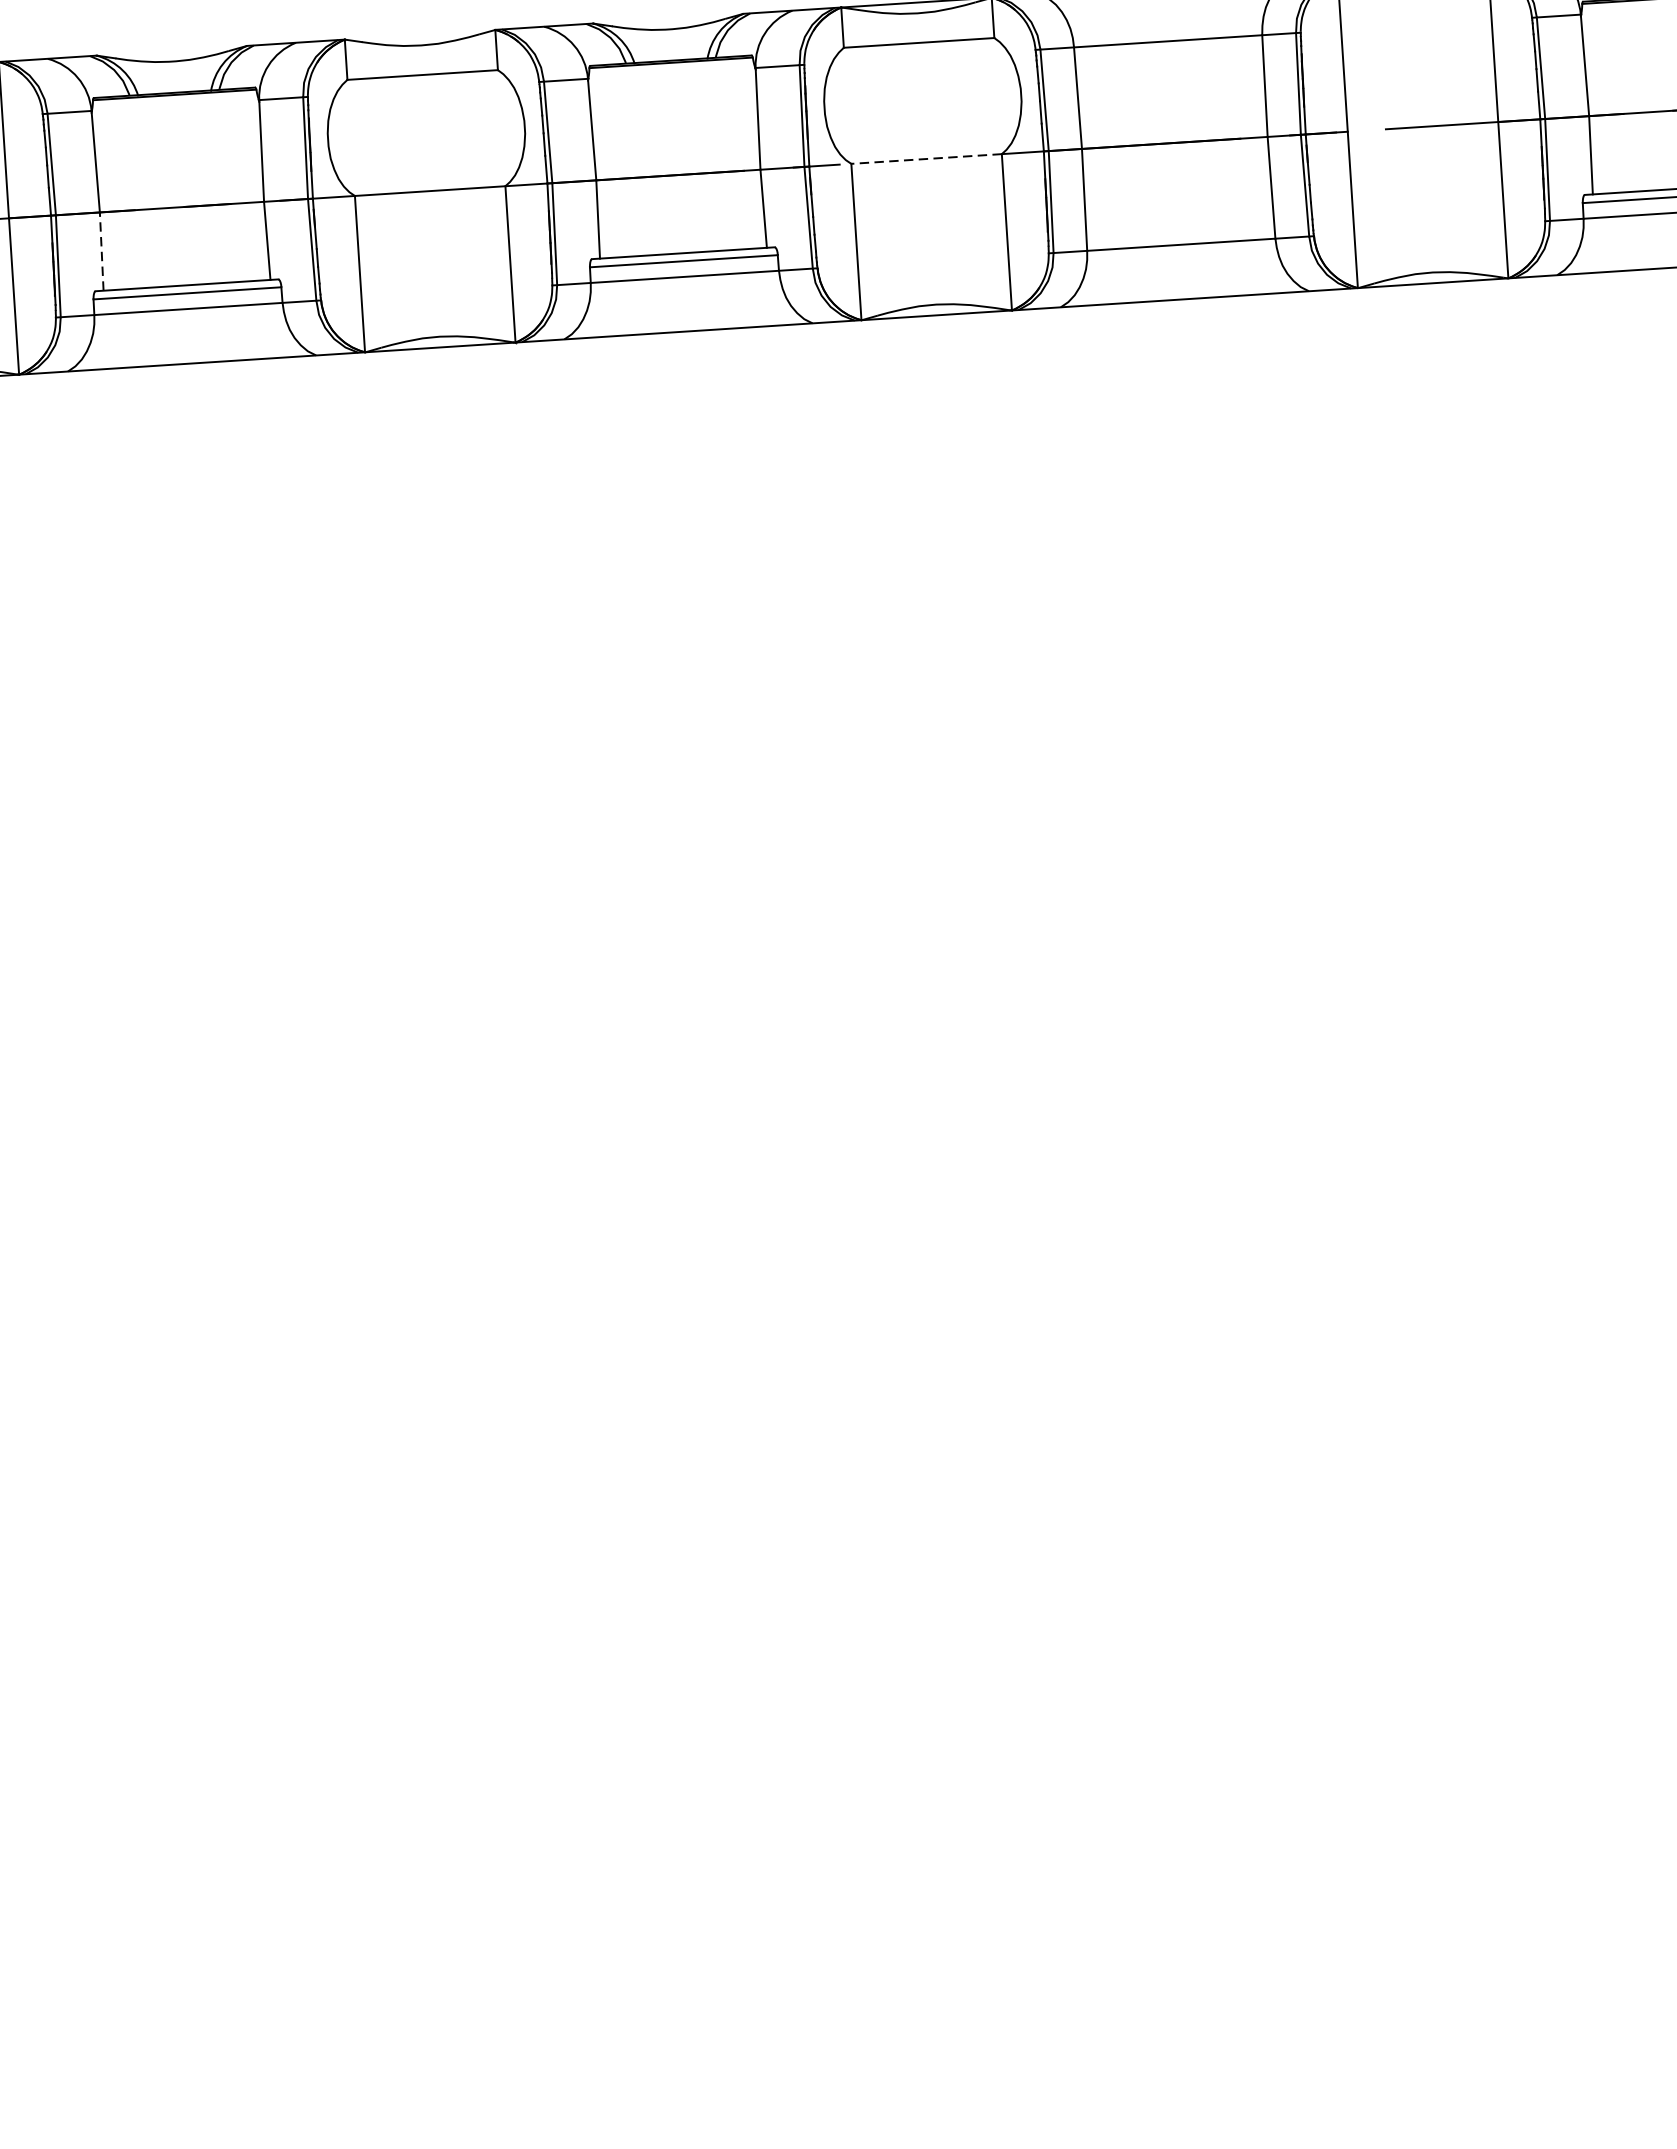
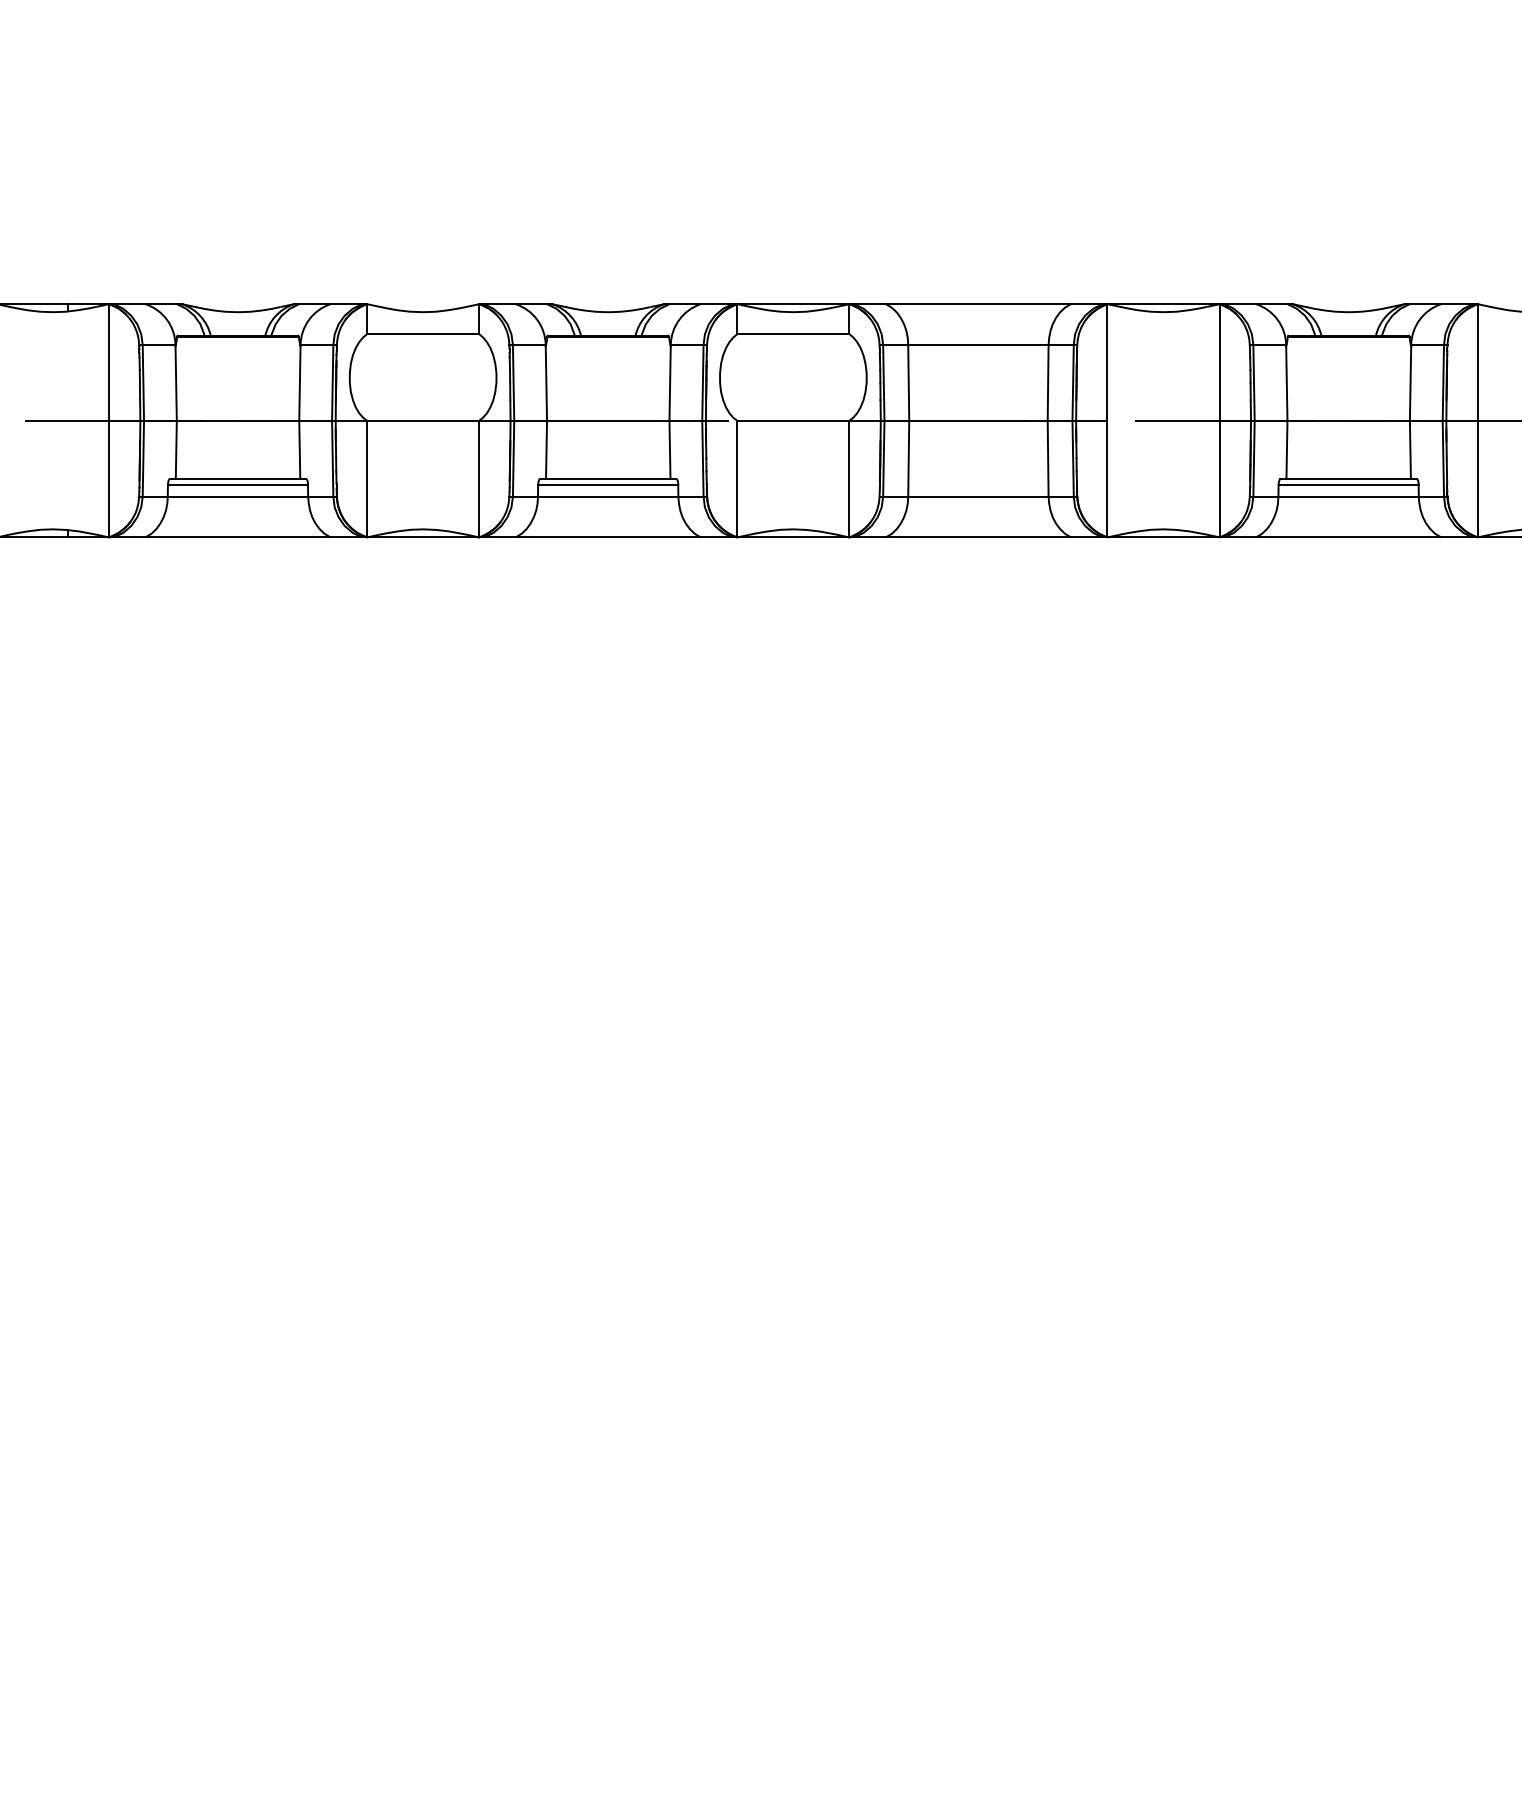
line: (925, 158) -> (792, 420), dashed -> solid
line: (101, 251) -> (176, 449), dashed -> solid

